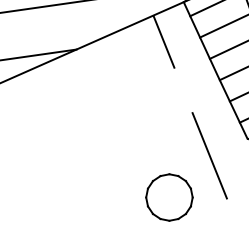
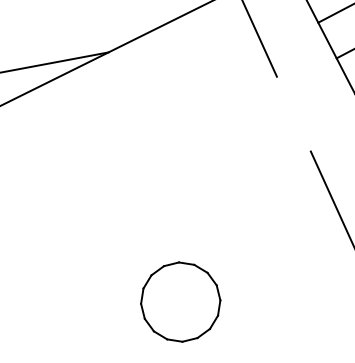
part: (169, 197) -> (180, 302), moved

